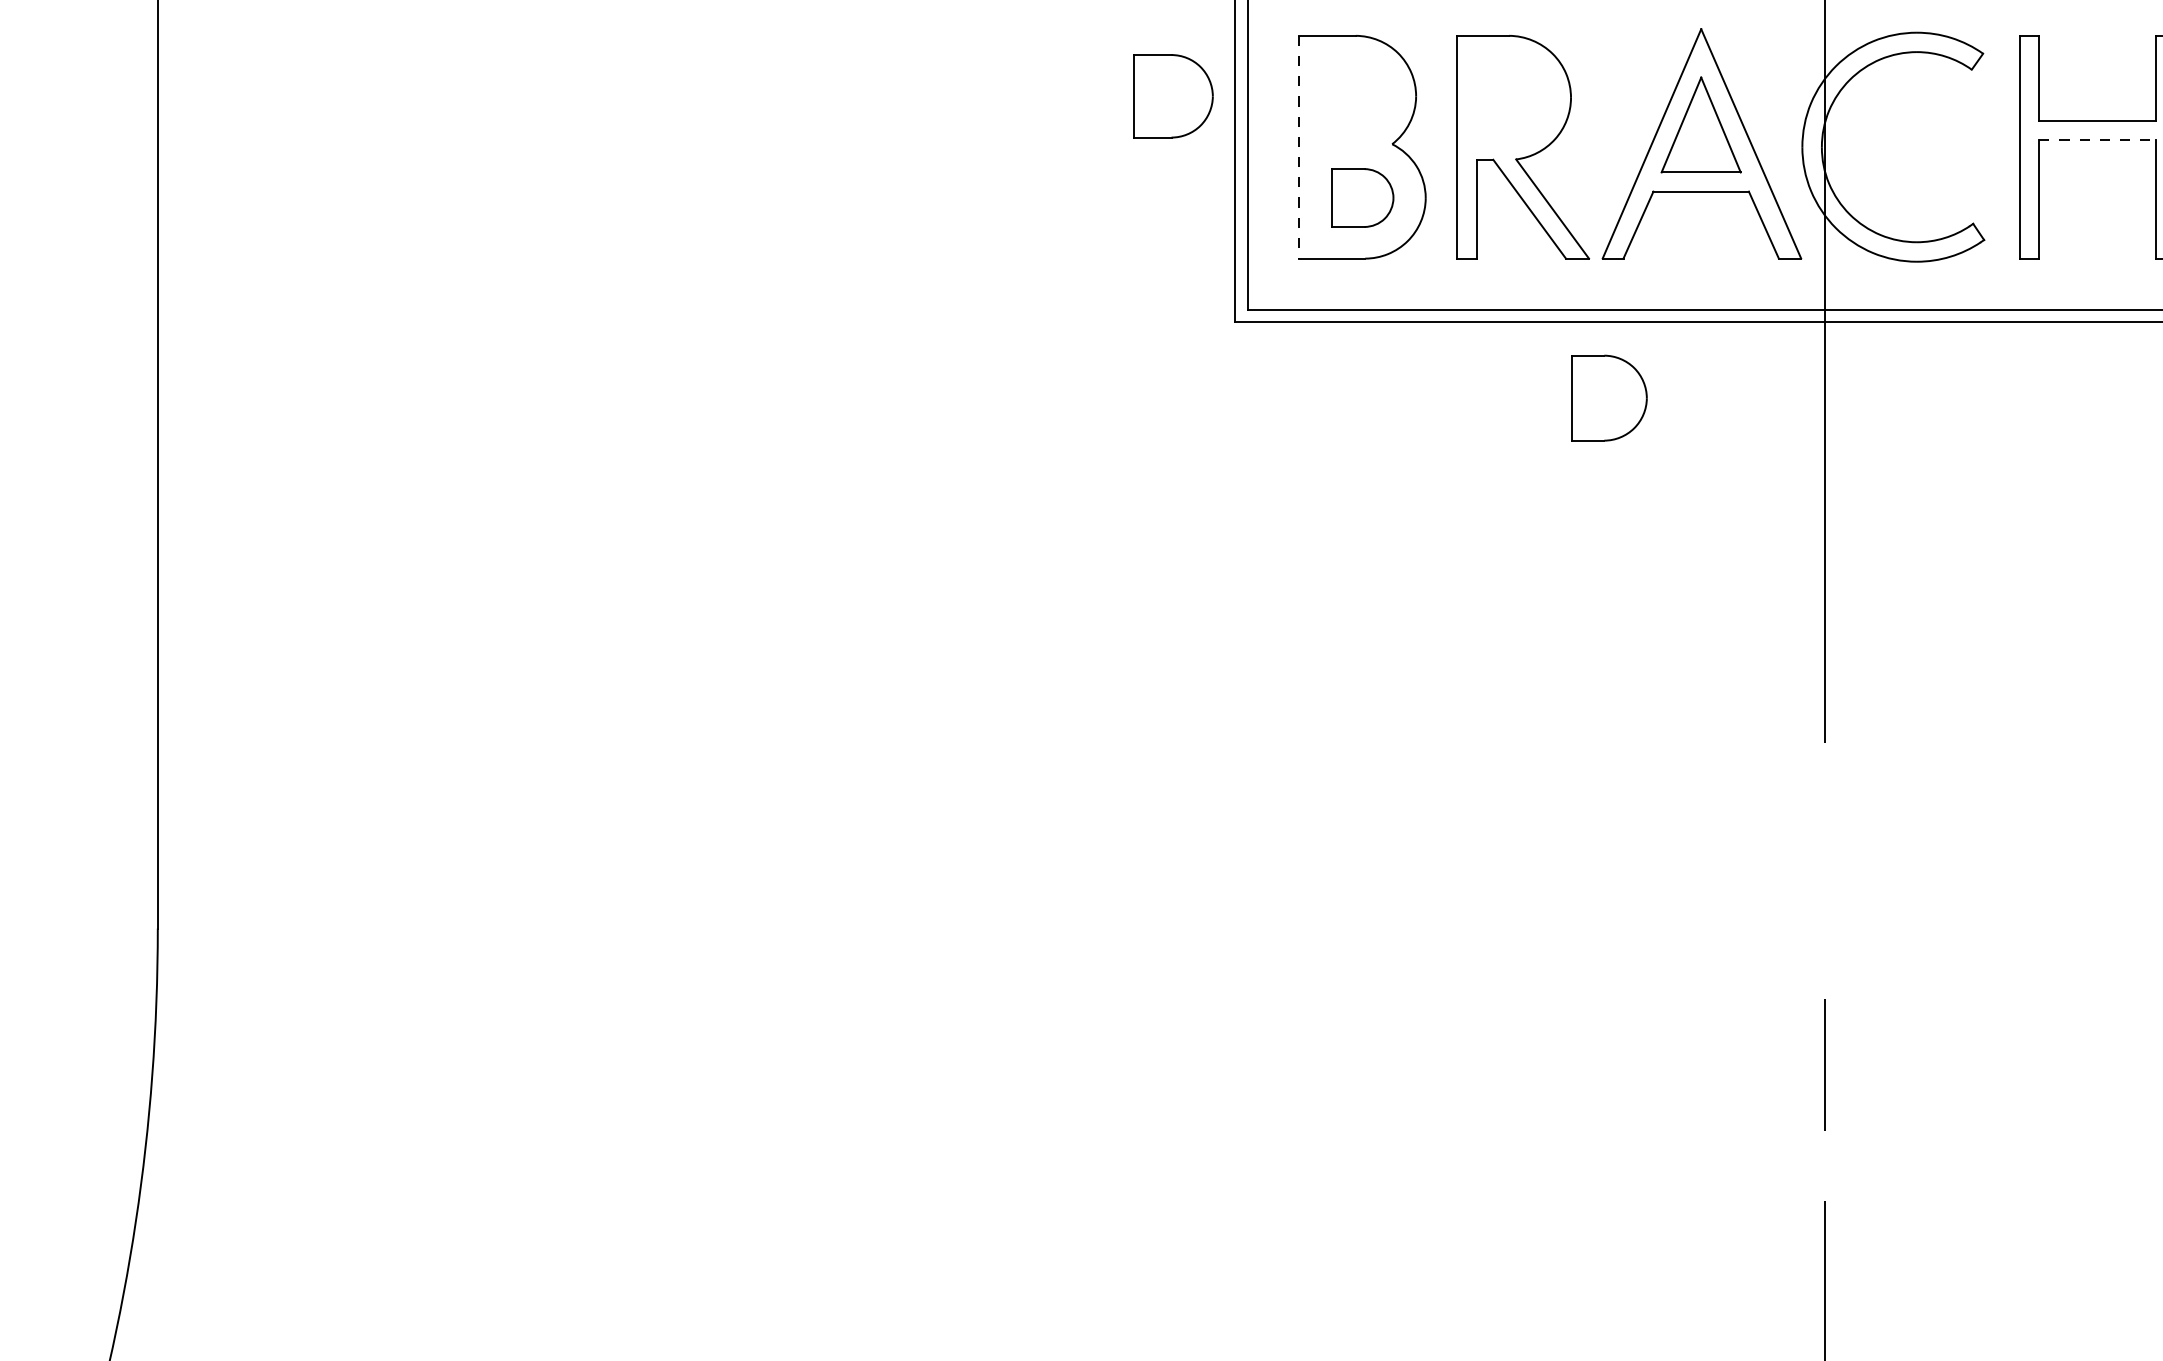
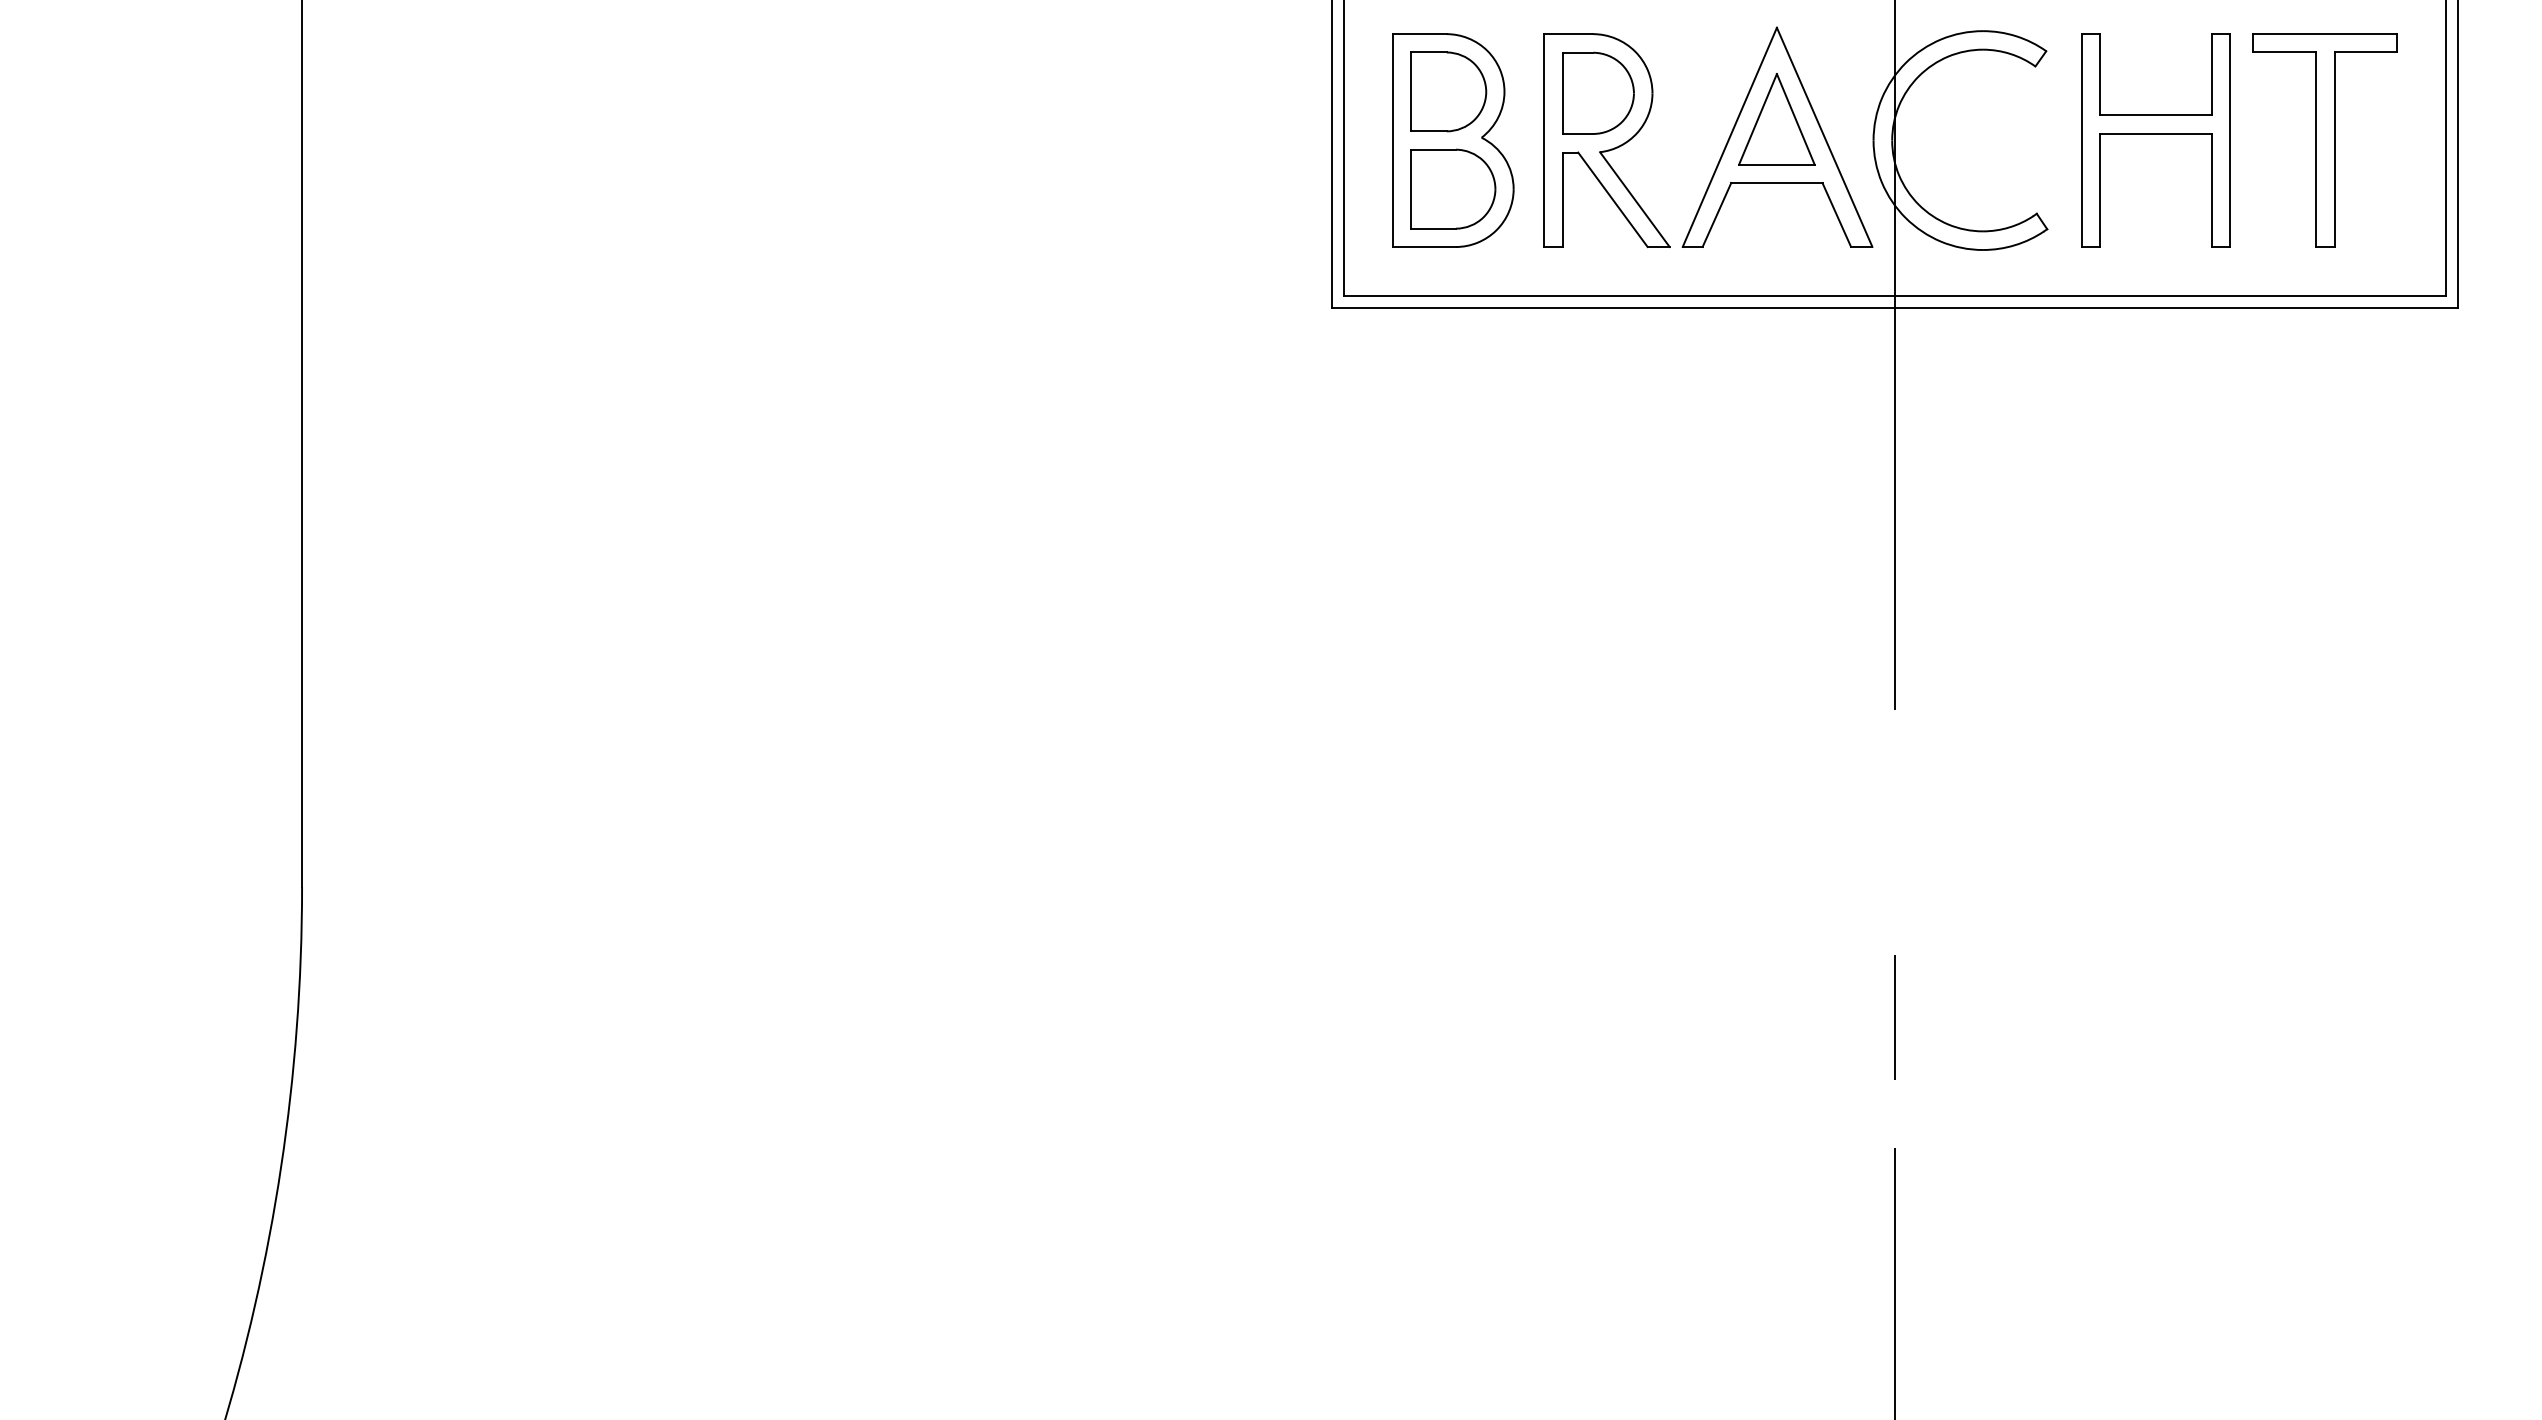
part: (1173, 95) -> (1448, 91), moved
line: (2097, 139) -> (2155, 133), dashed -> solid
line: (1298, 148) -> (1392, 141), dashed -> solid
part: (1362, 197) -> (1453, 188), size x1.43
part: (1609, 397) -> (1598, 92), moved

